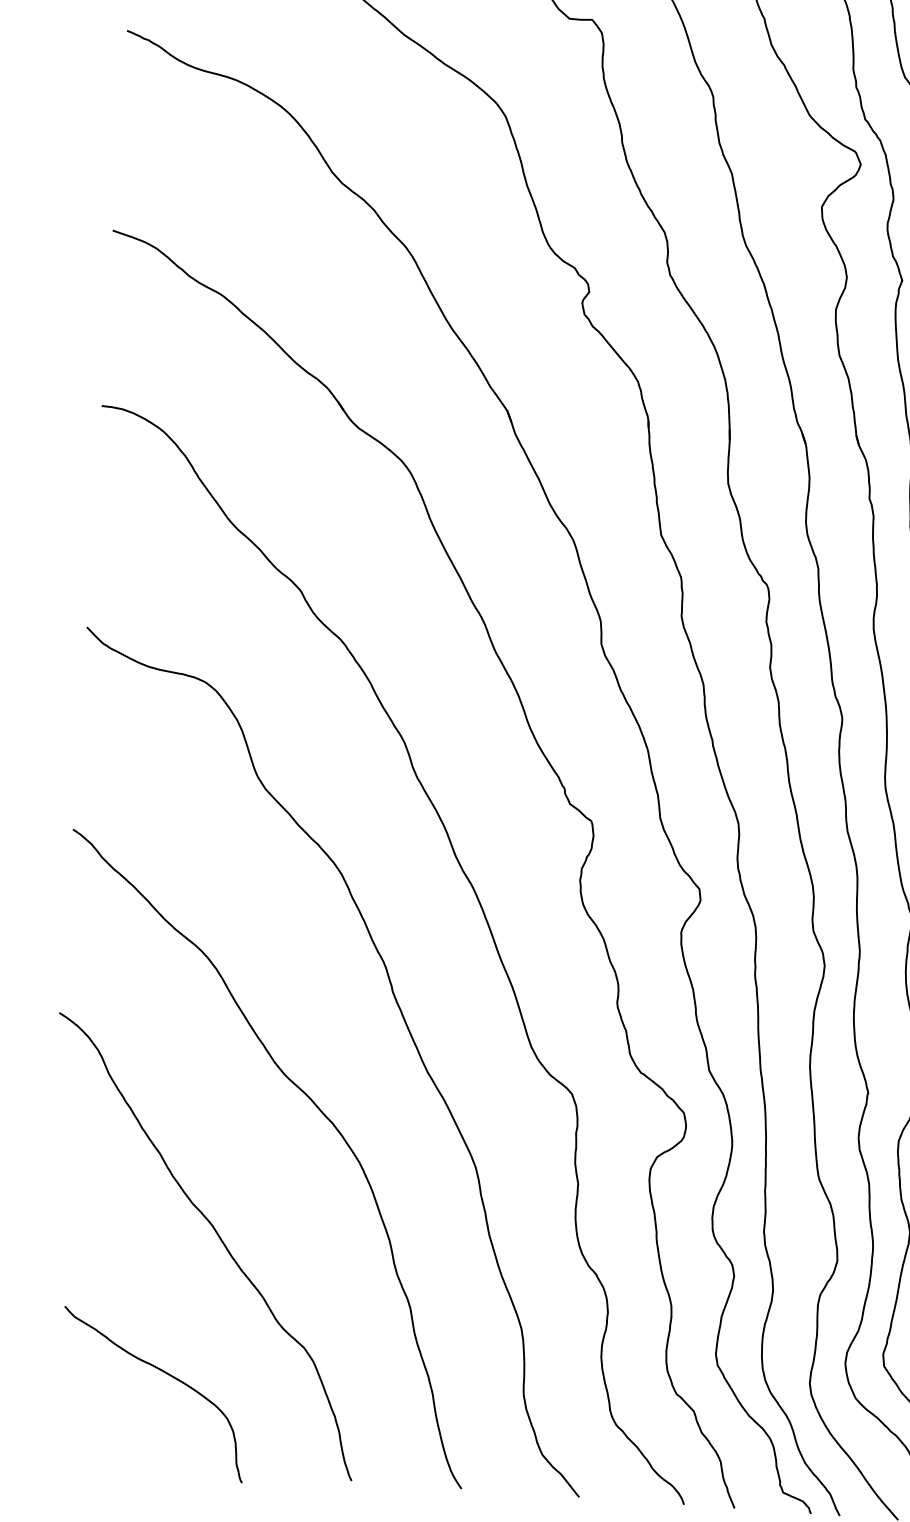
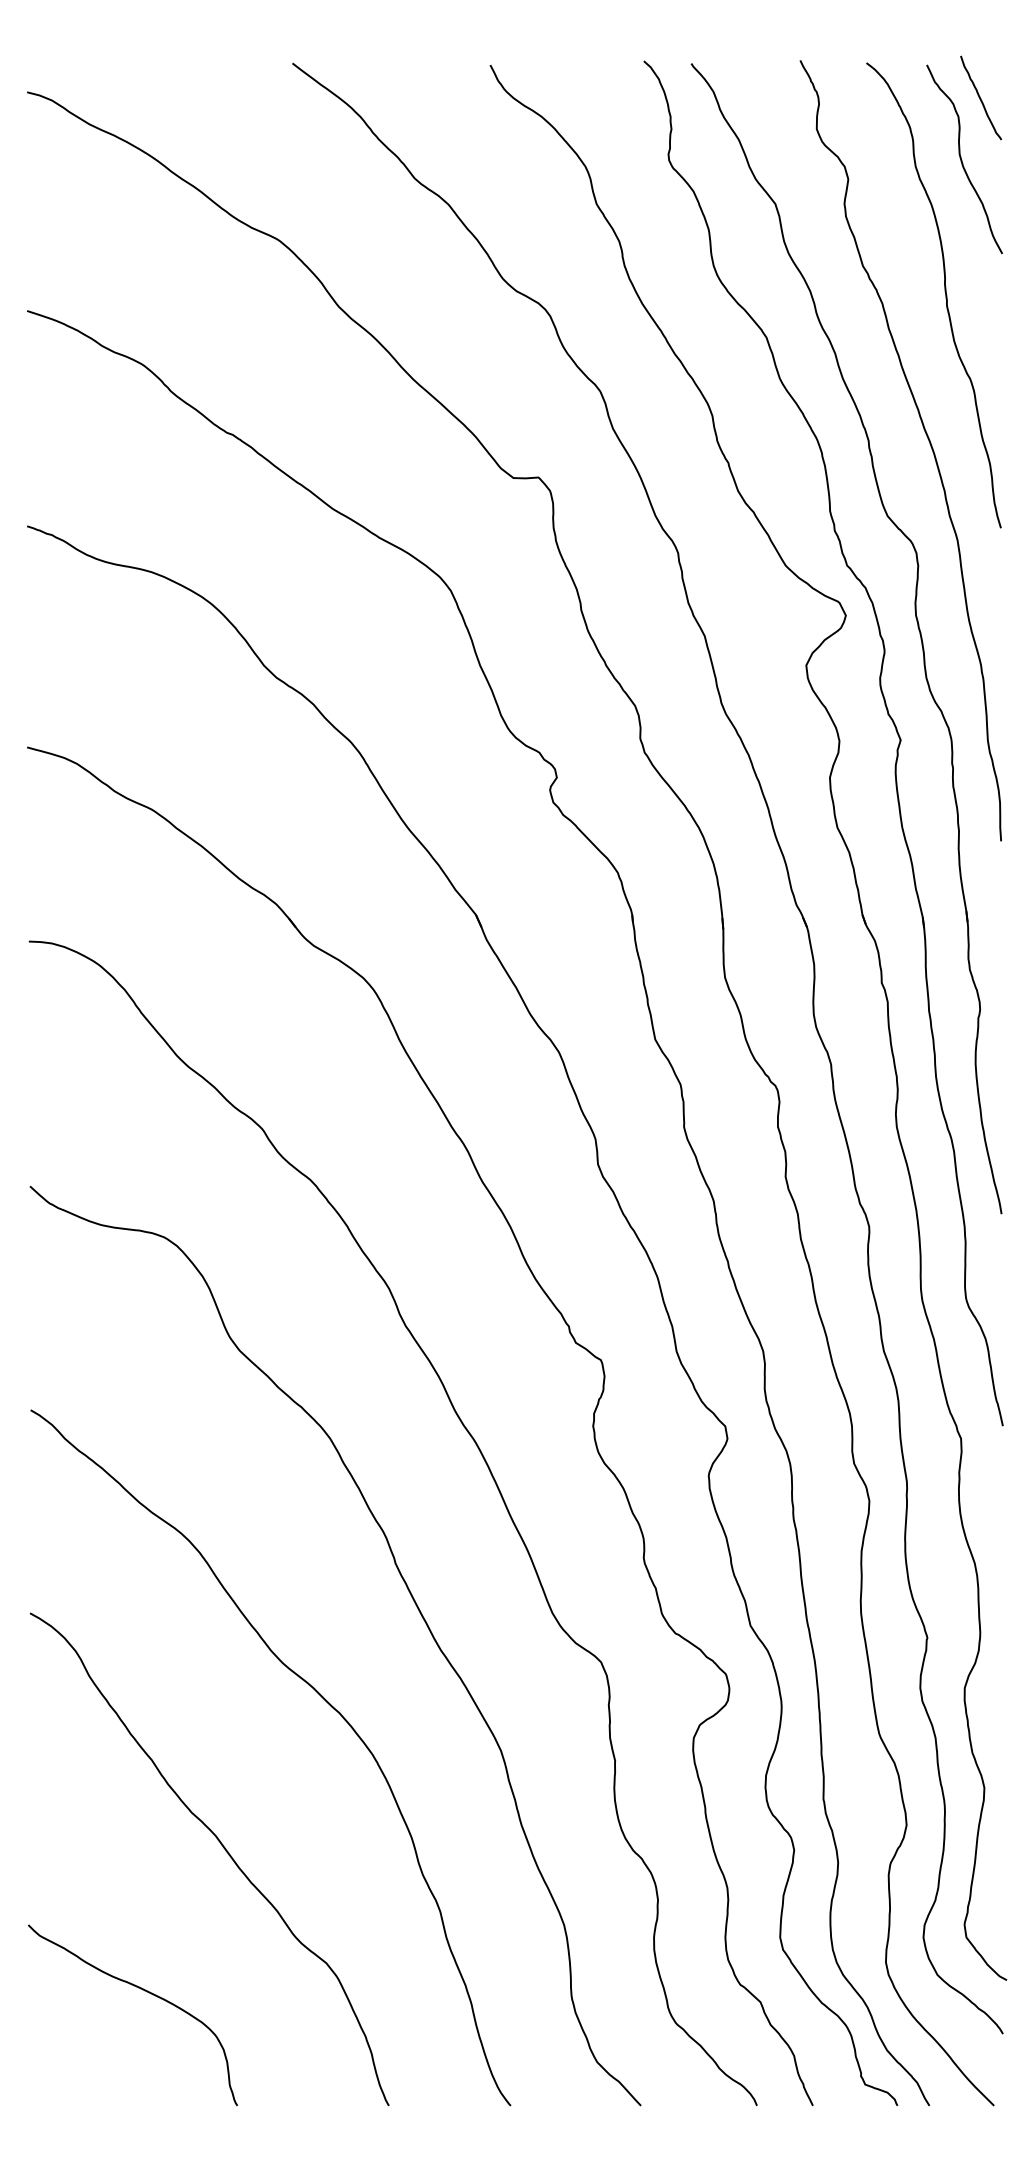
curve: (165, 1373) -> (144, 1991), moved

